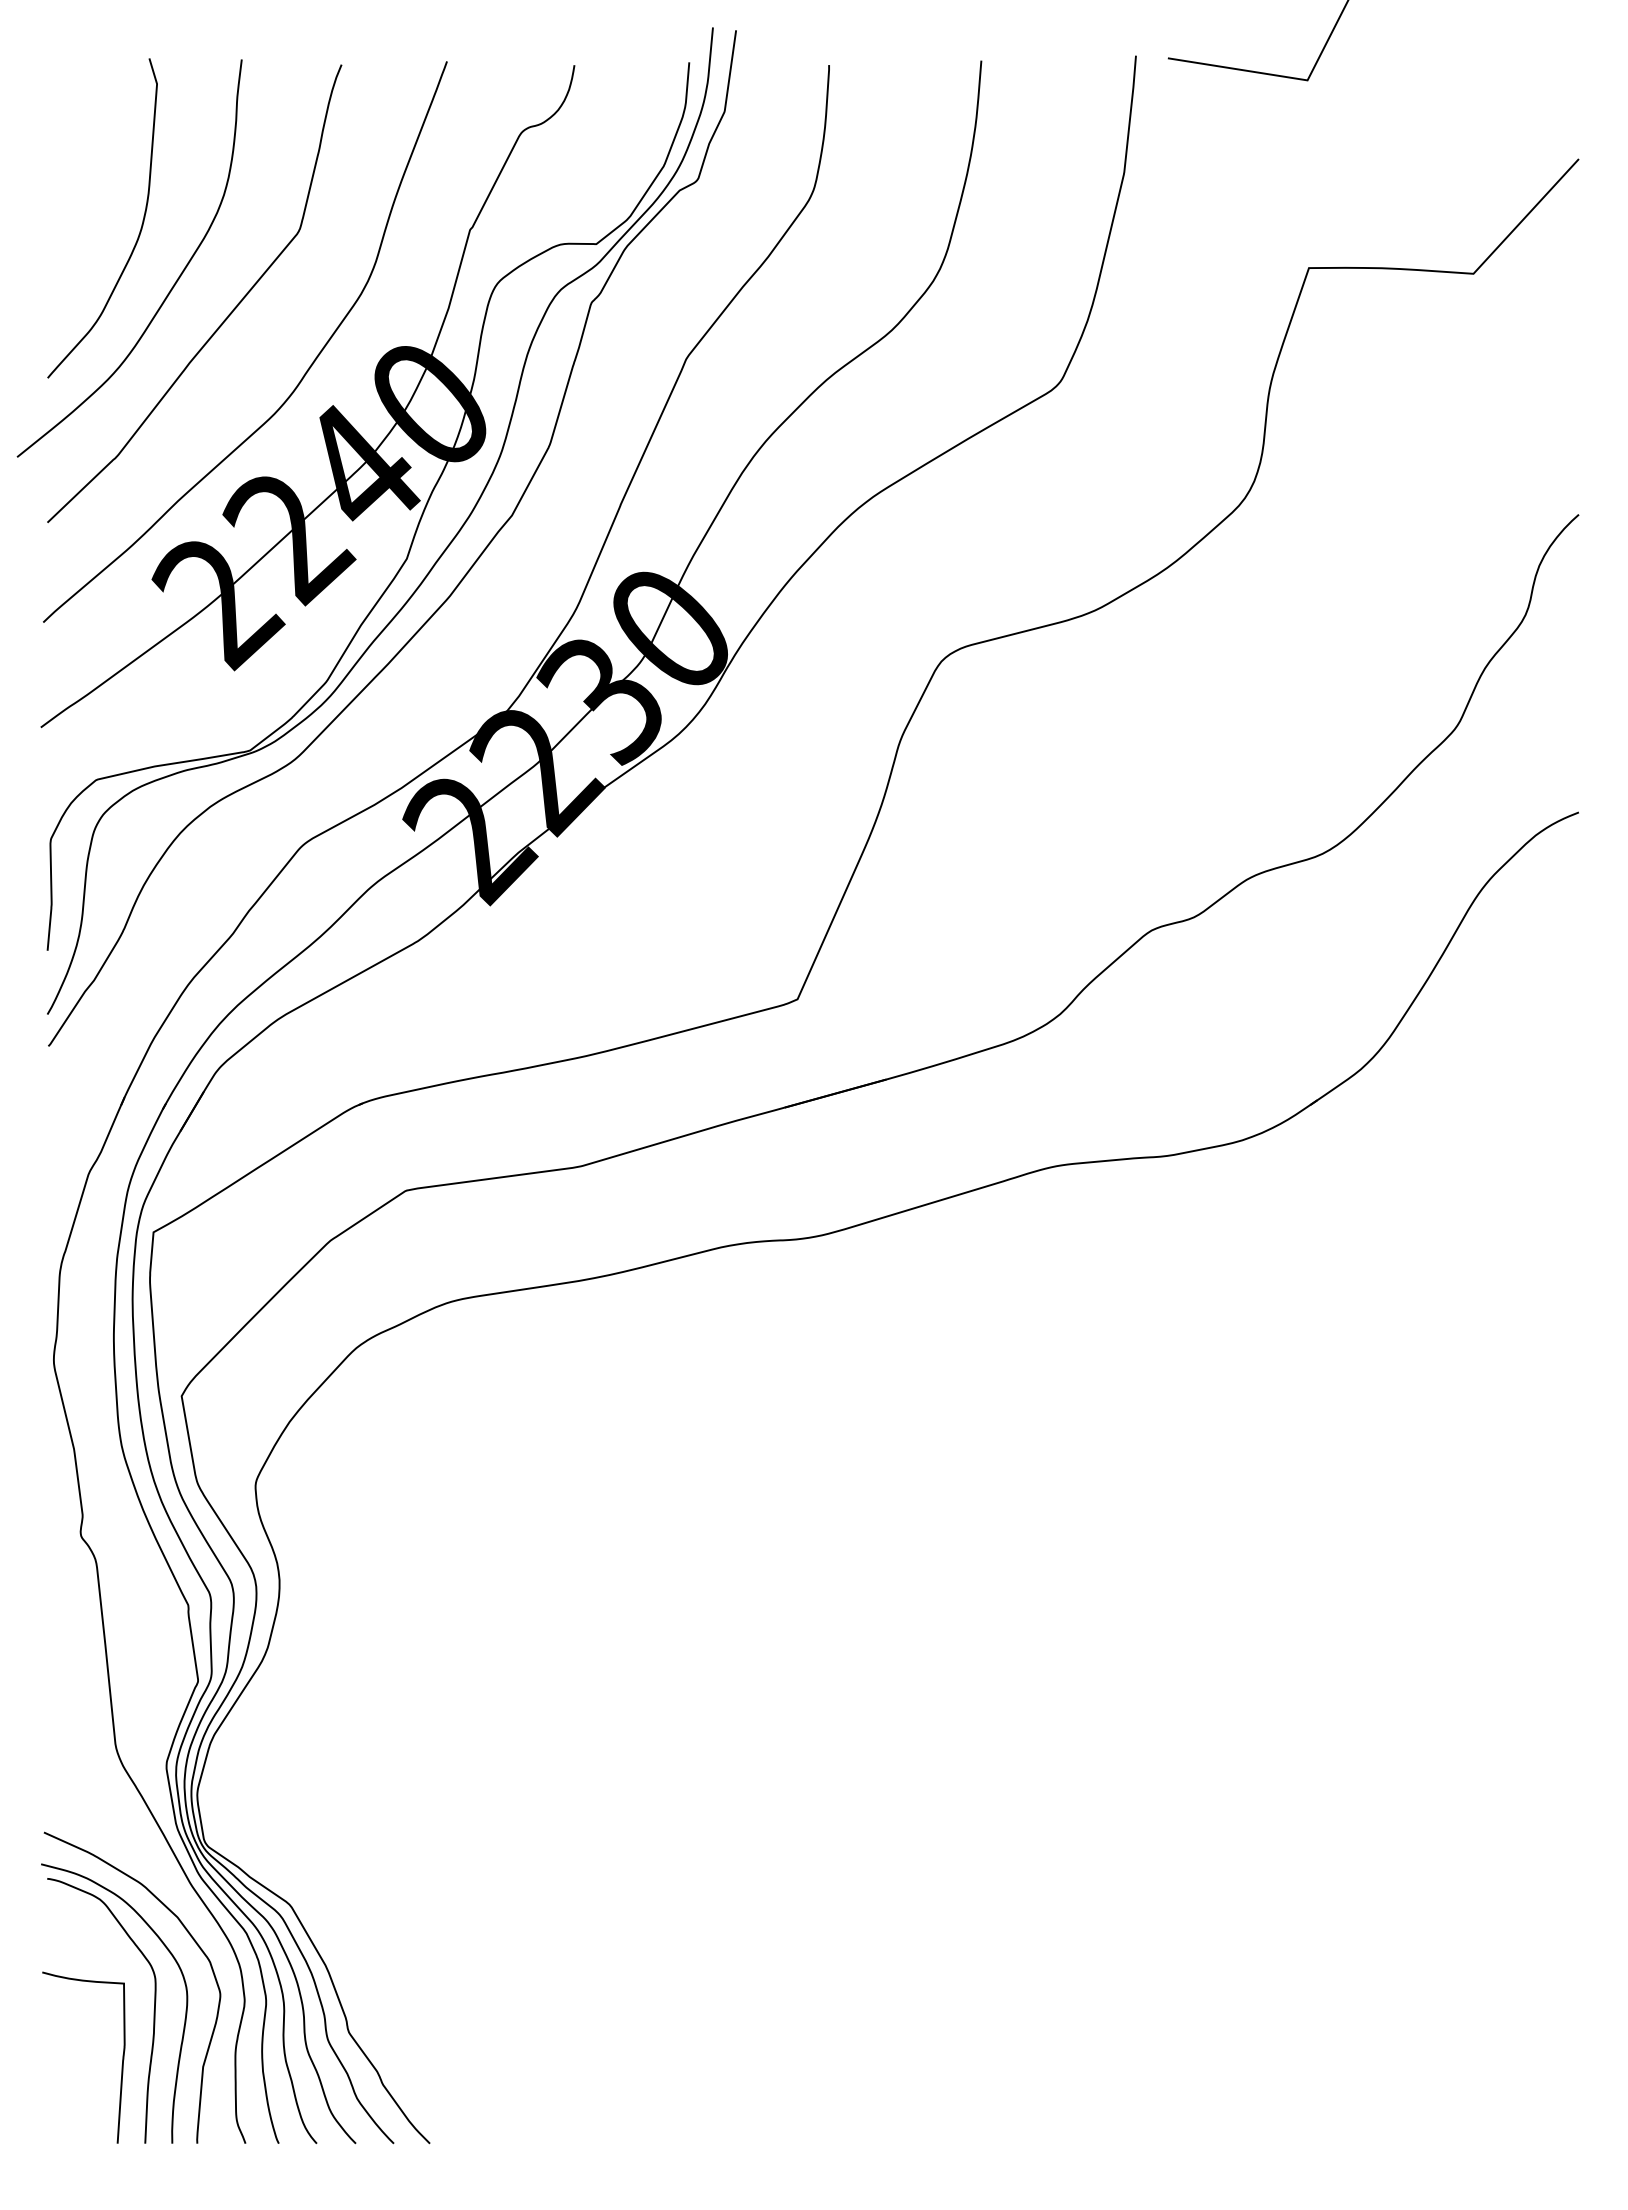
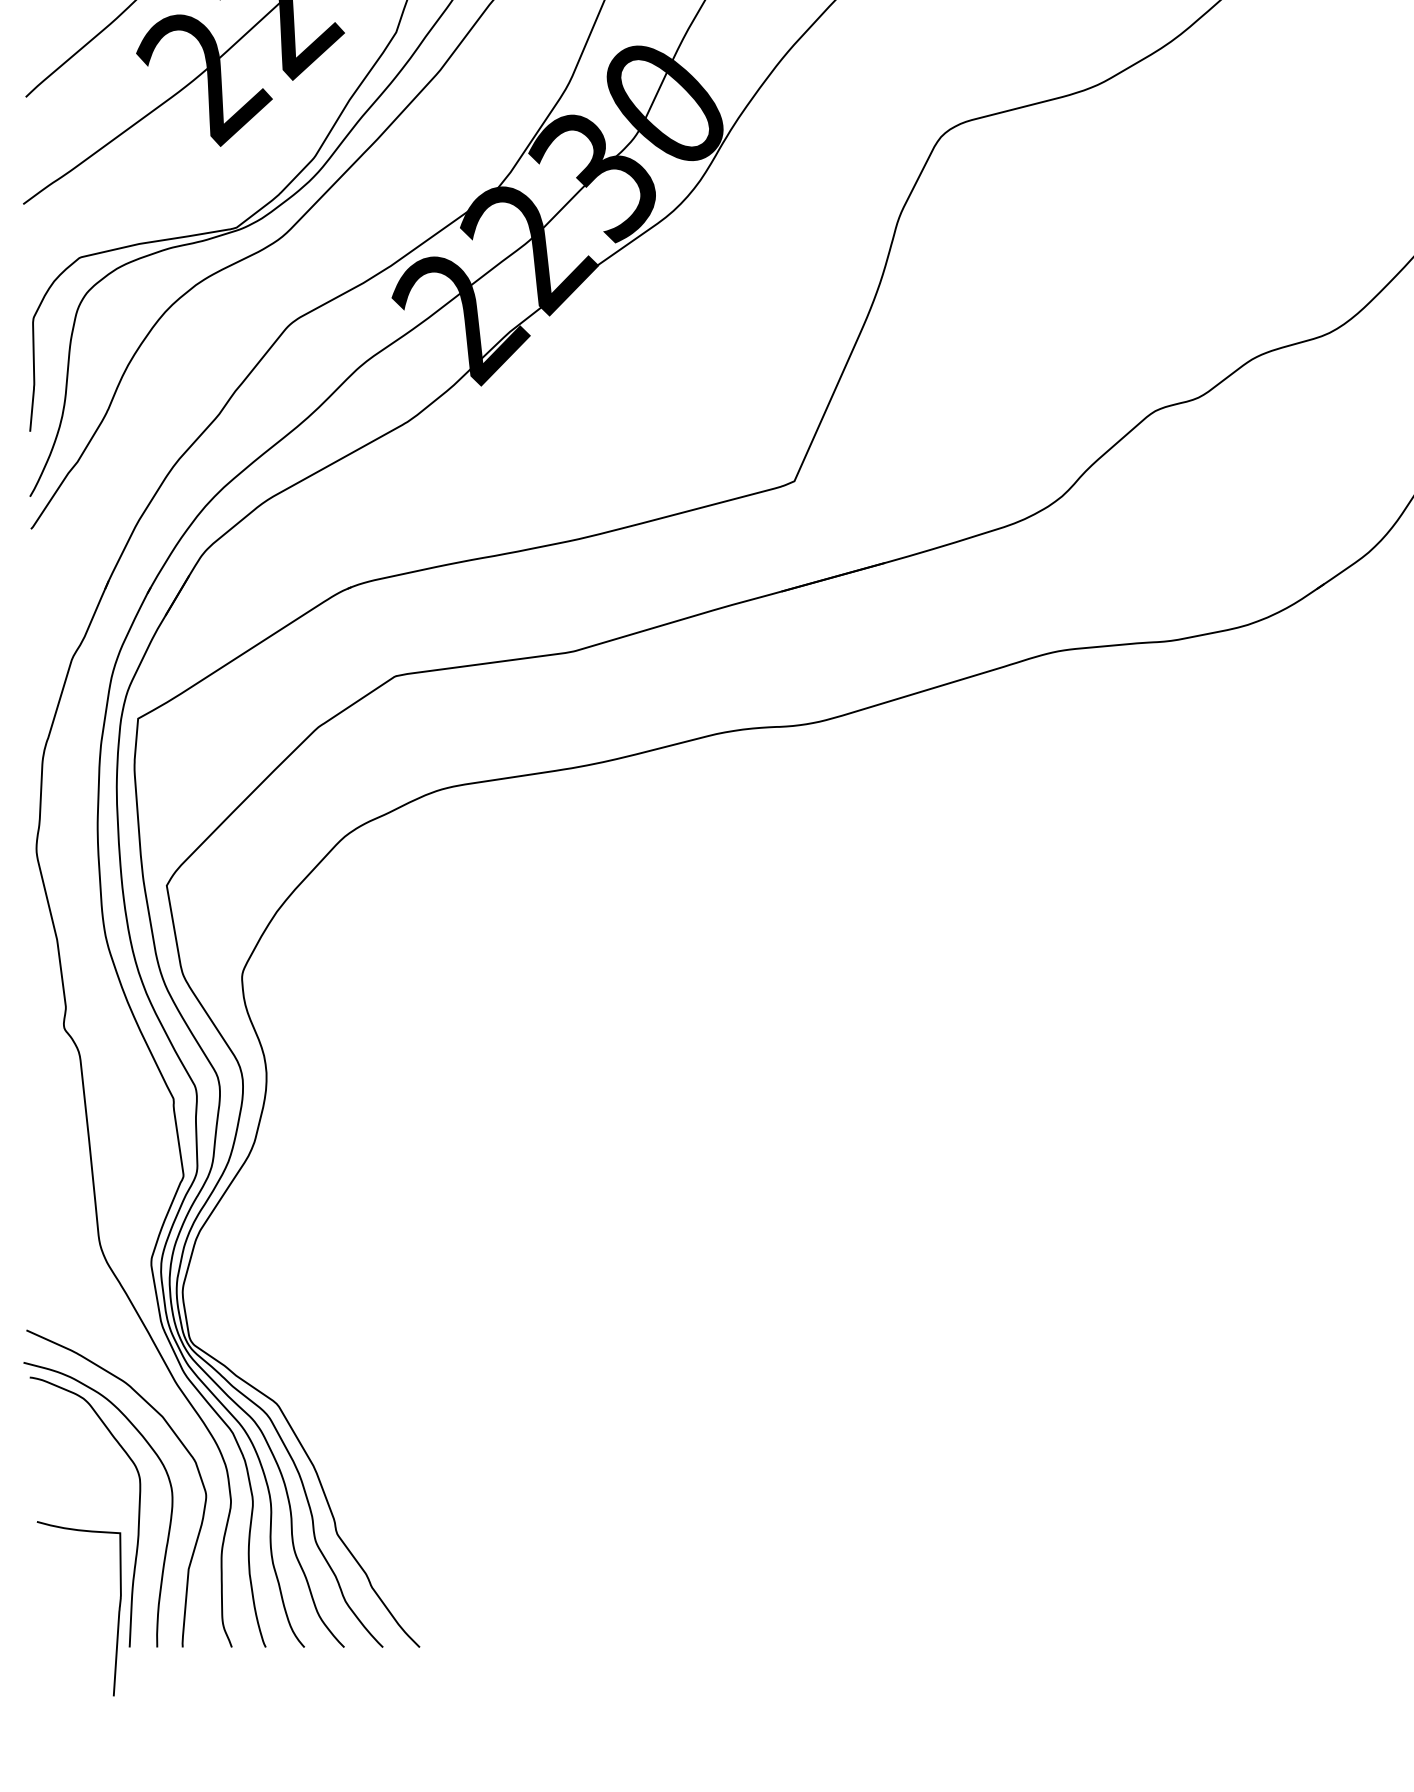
curve: (121, 2065) -> (117, 1616), moved

